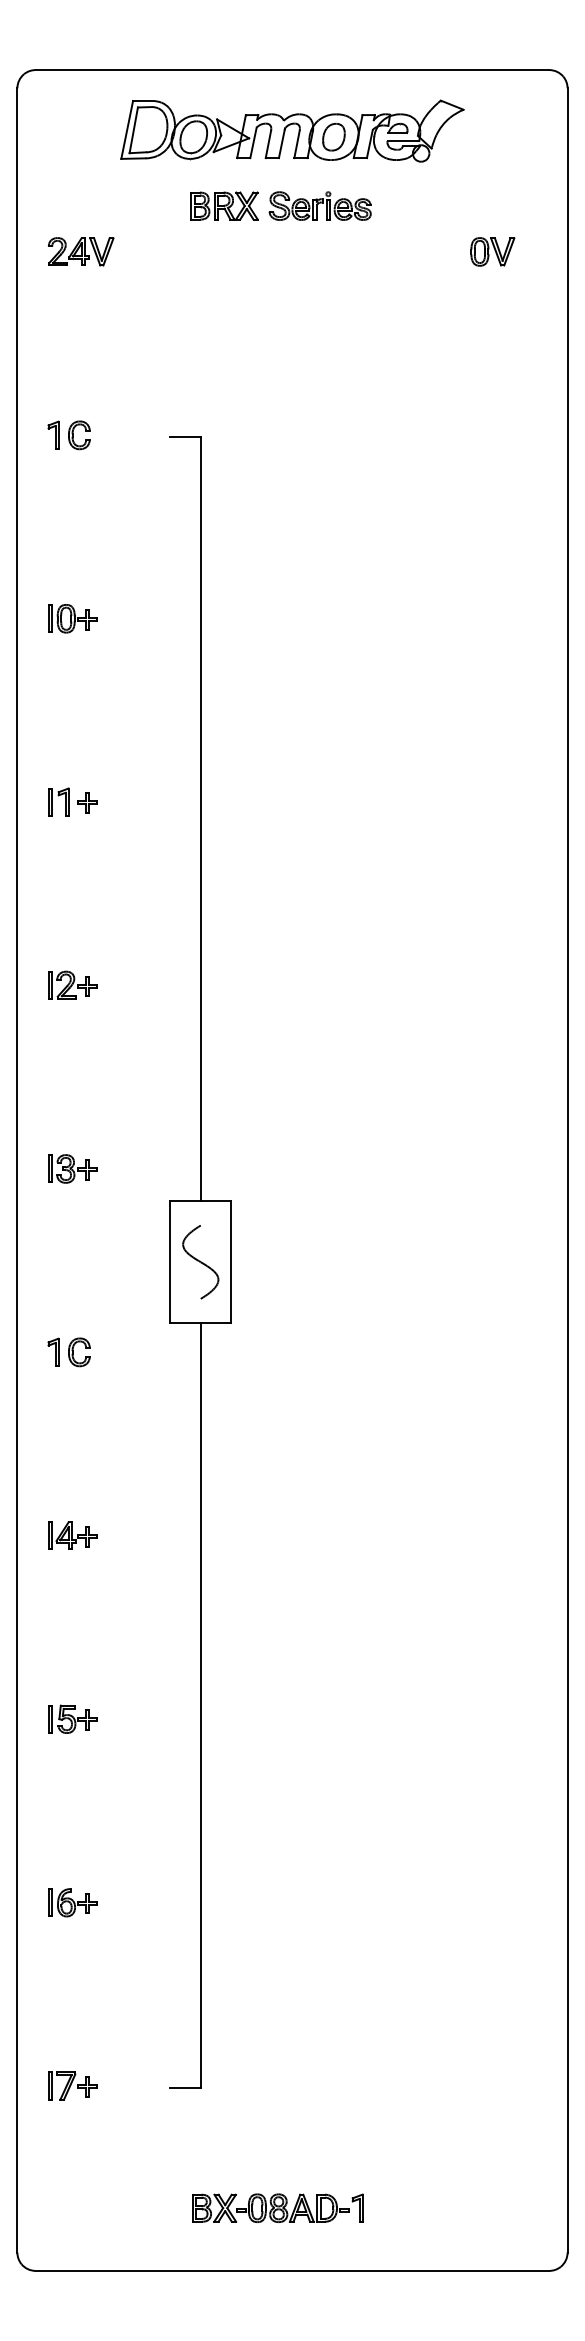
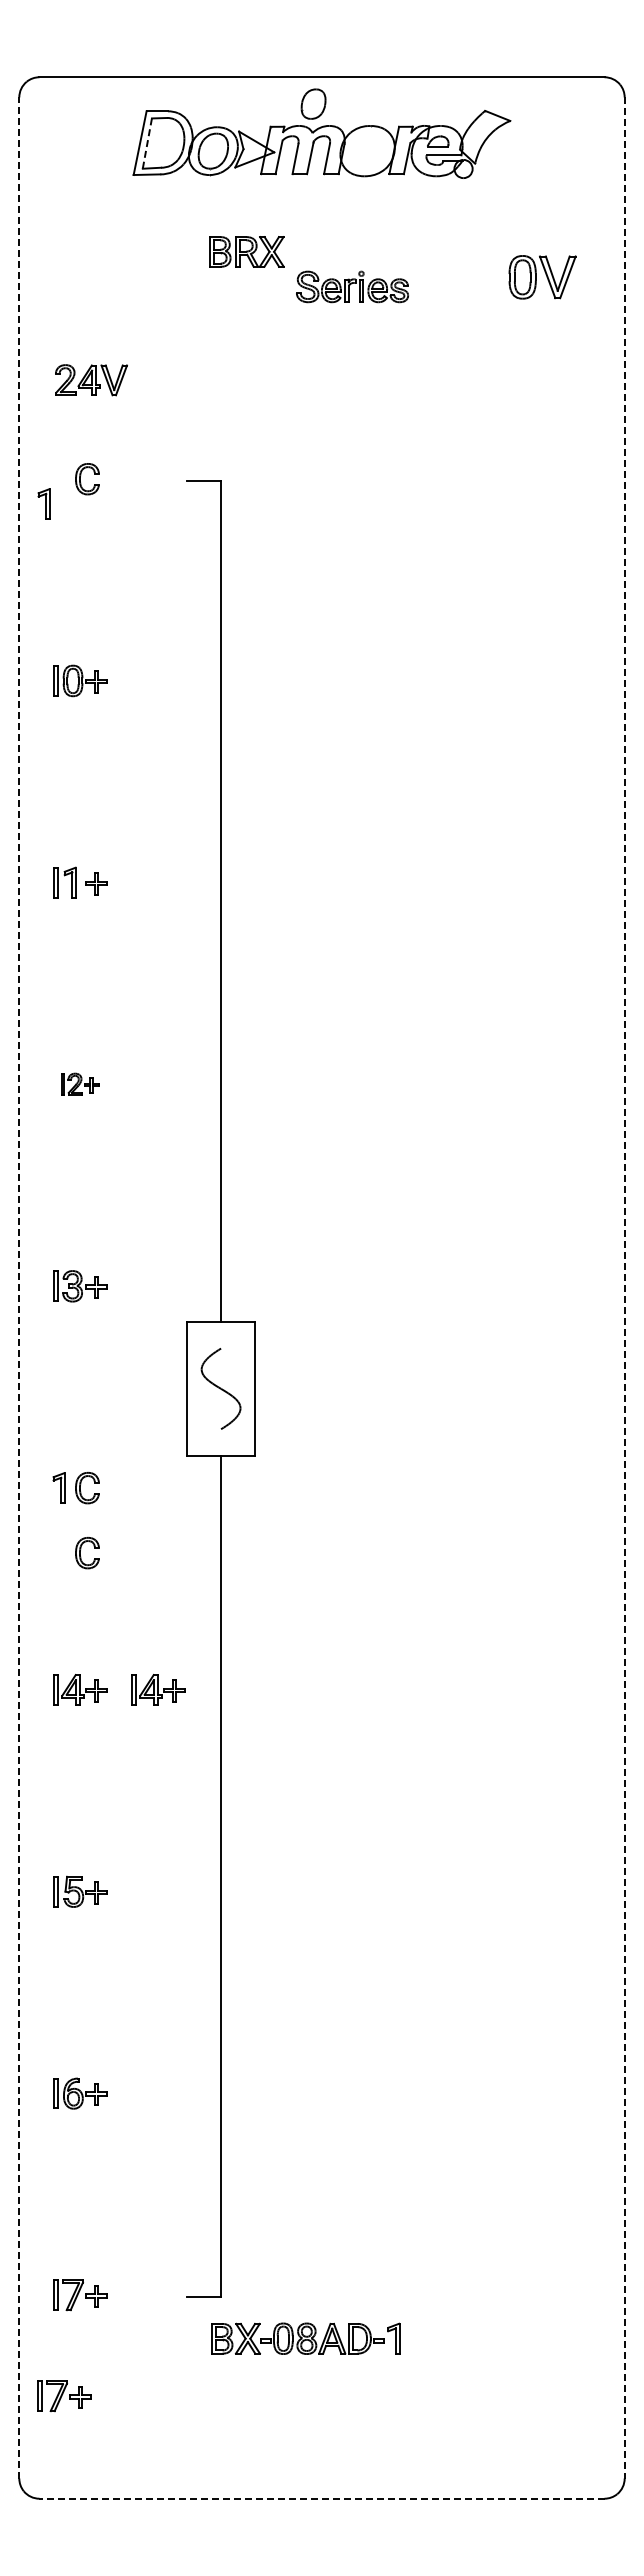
line: (133, 130) -> (147, 143), solid -> dashed
part: (333, 136) -> (313, 103), moved
part: (223, 205) -> (246, 251), moved
part: (320, 205) -> (352, 286), moved
part: (81, 252) -> (91, 380), moved
part: (492, 252) -> (541, 277), size x1.4
part: (53, 434) -> (43, 503), moved
part: (73, 984) -> (80, 1083), size x0.7
line: (17, 1170) -> (19, 1287), solid -> dashed
line: (567, 1170) -> (624, 1287), solid -> dashed
part: (73, 1411) -> (80, 1553), added
part: (143, 1535) -> (158, 1689), added
part: (58, 2177) -> (64, 2395), added
part: (277, 2208) -> (305, 2338), moved
line: (292, 2270) -> (321, 2498), solid -> dashed

